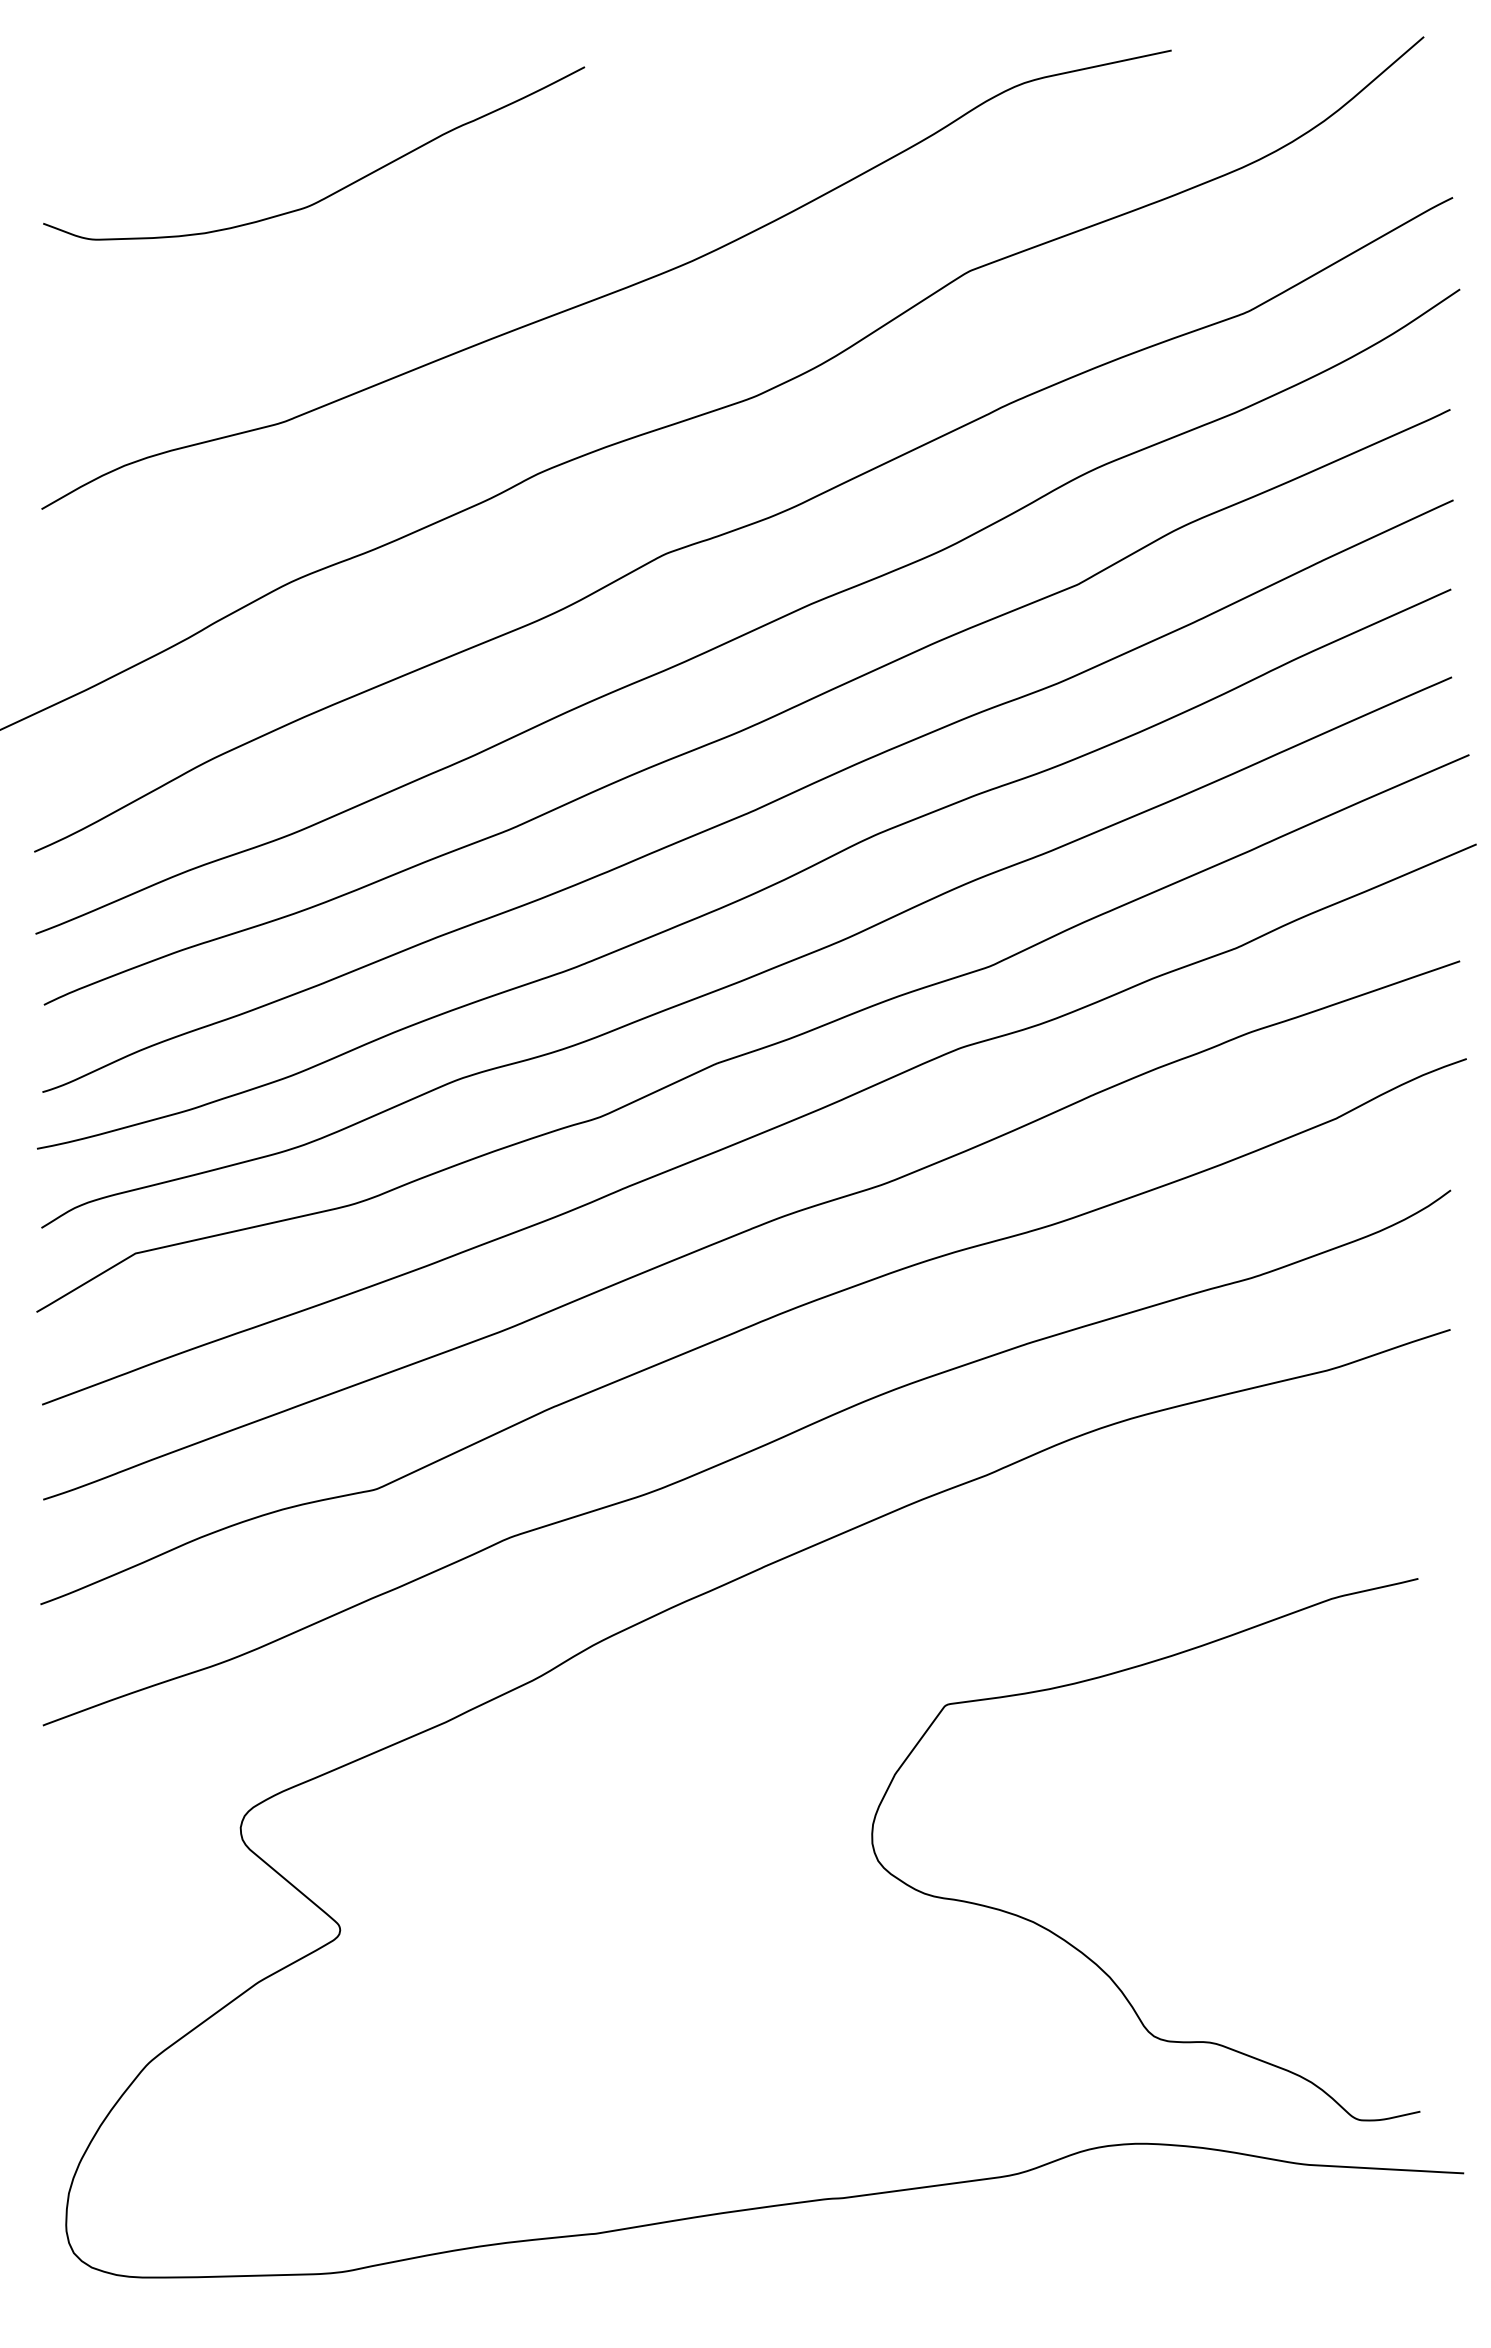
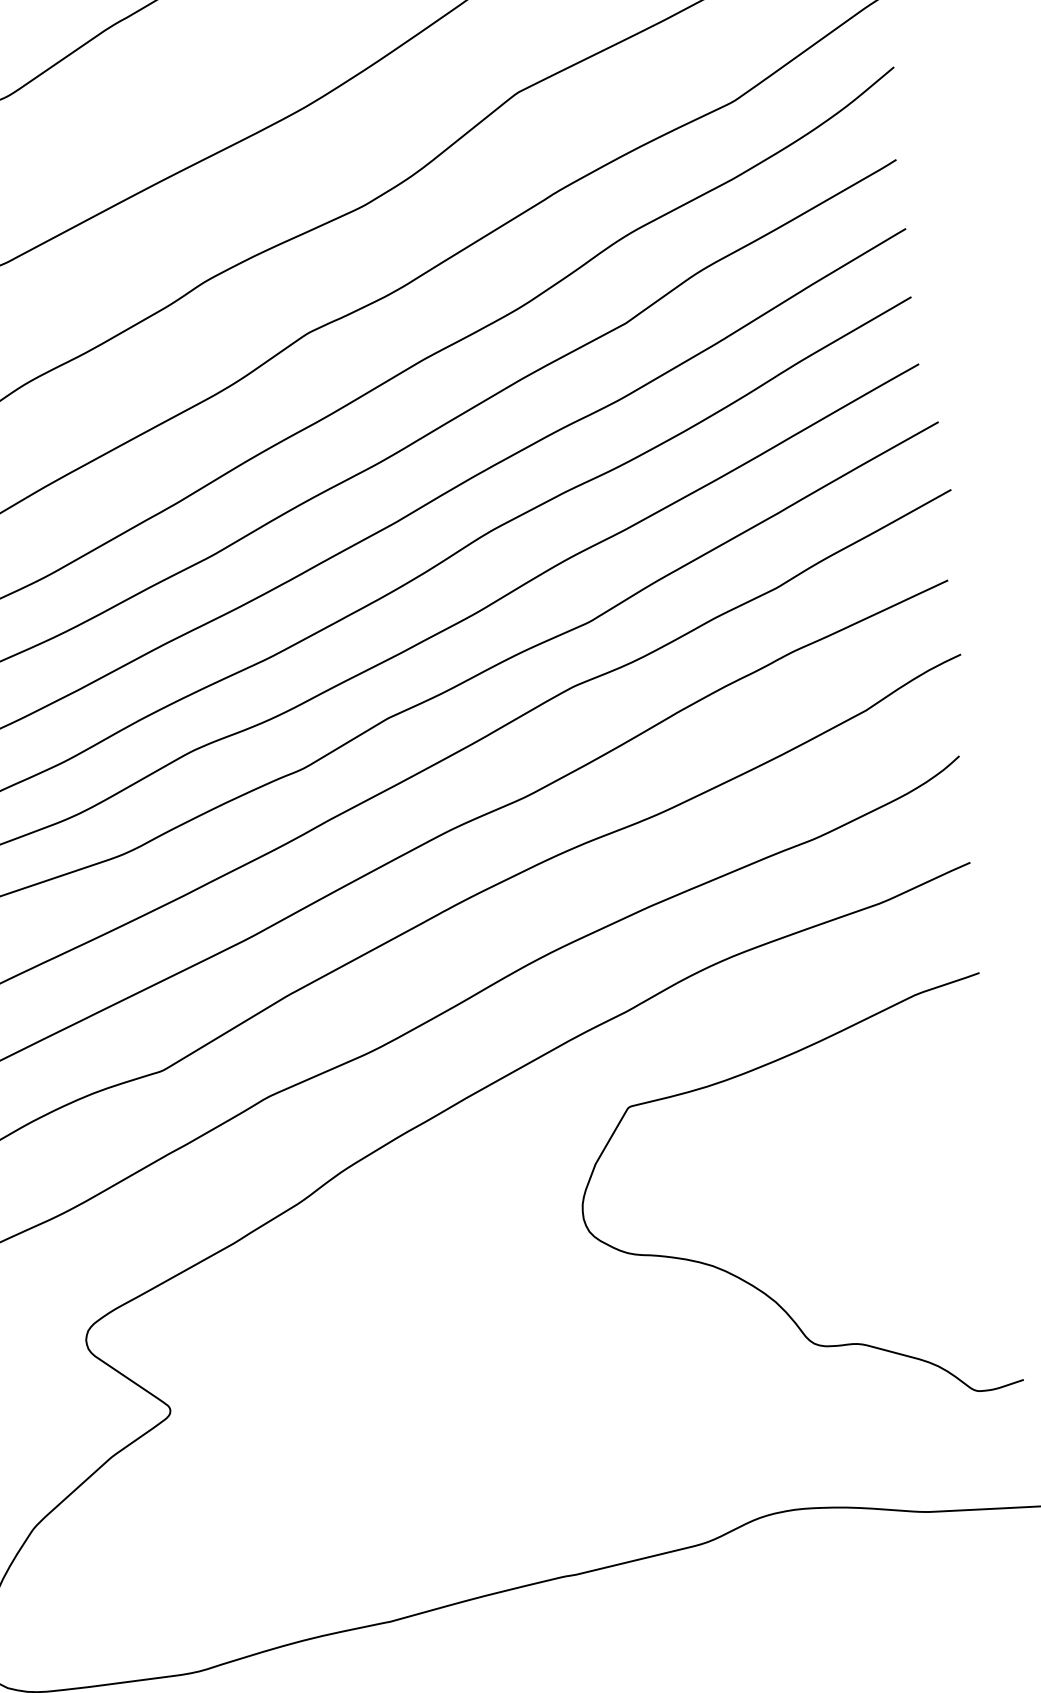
curve: (1072, 1944) -> (744, 1280), moved

